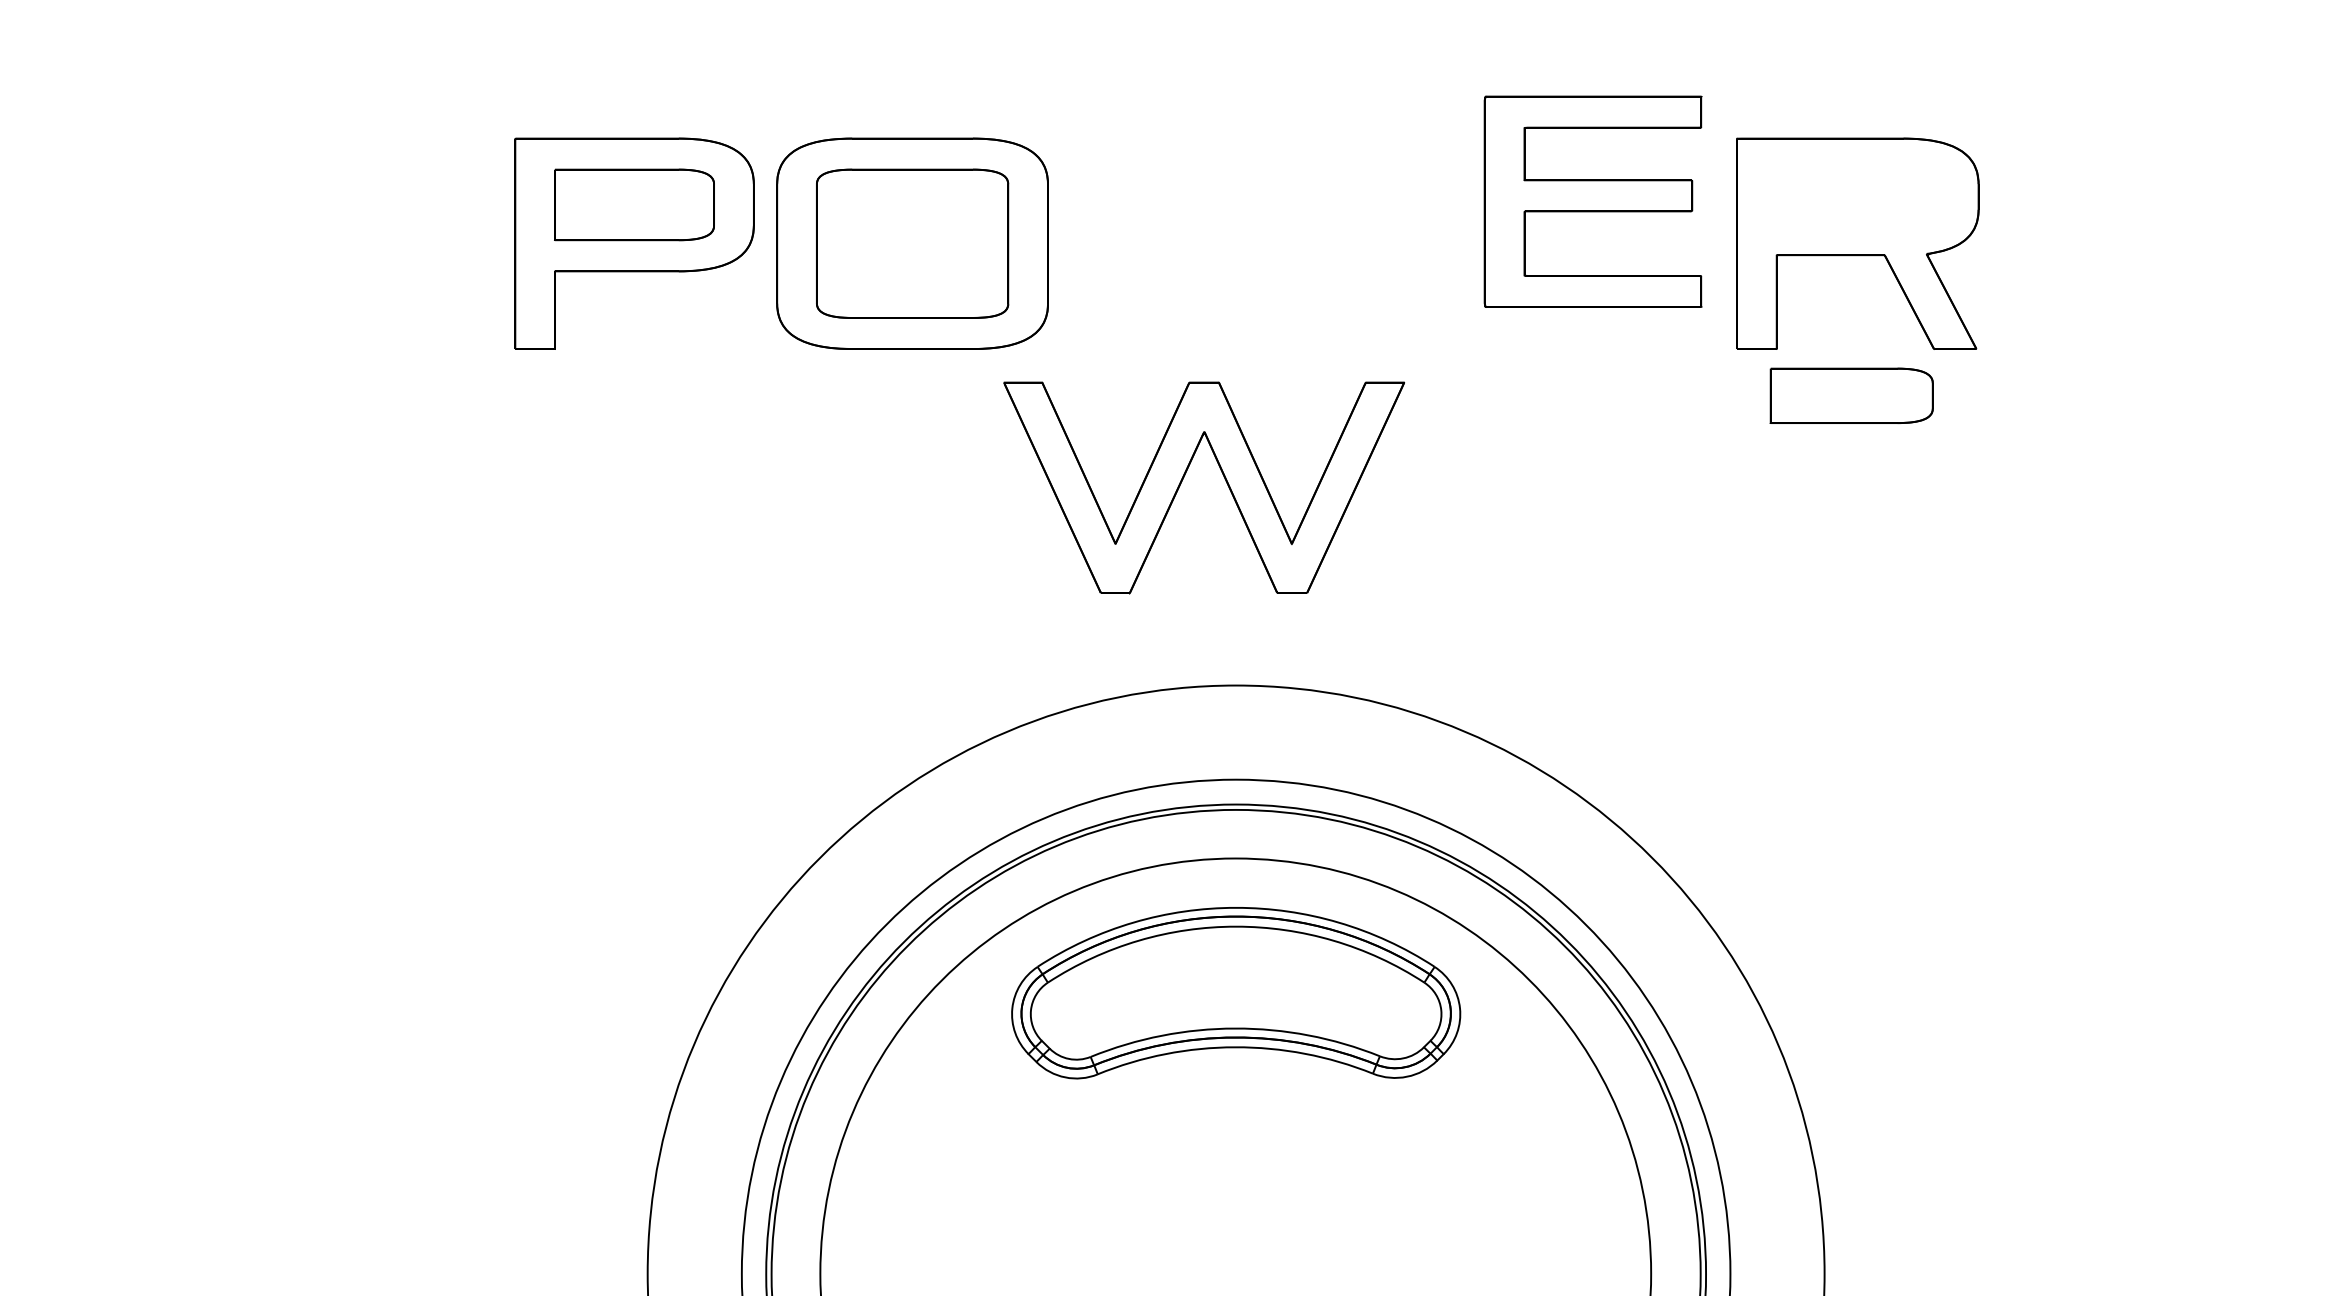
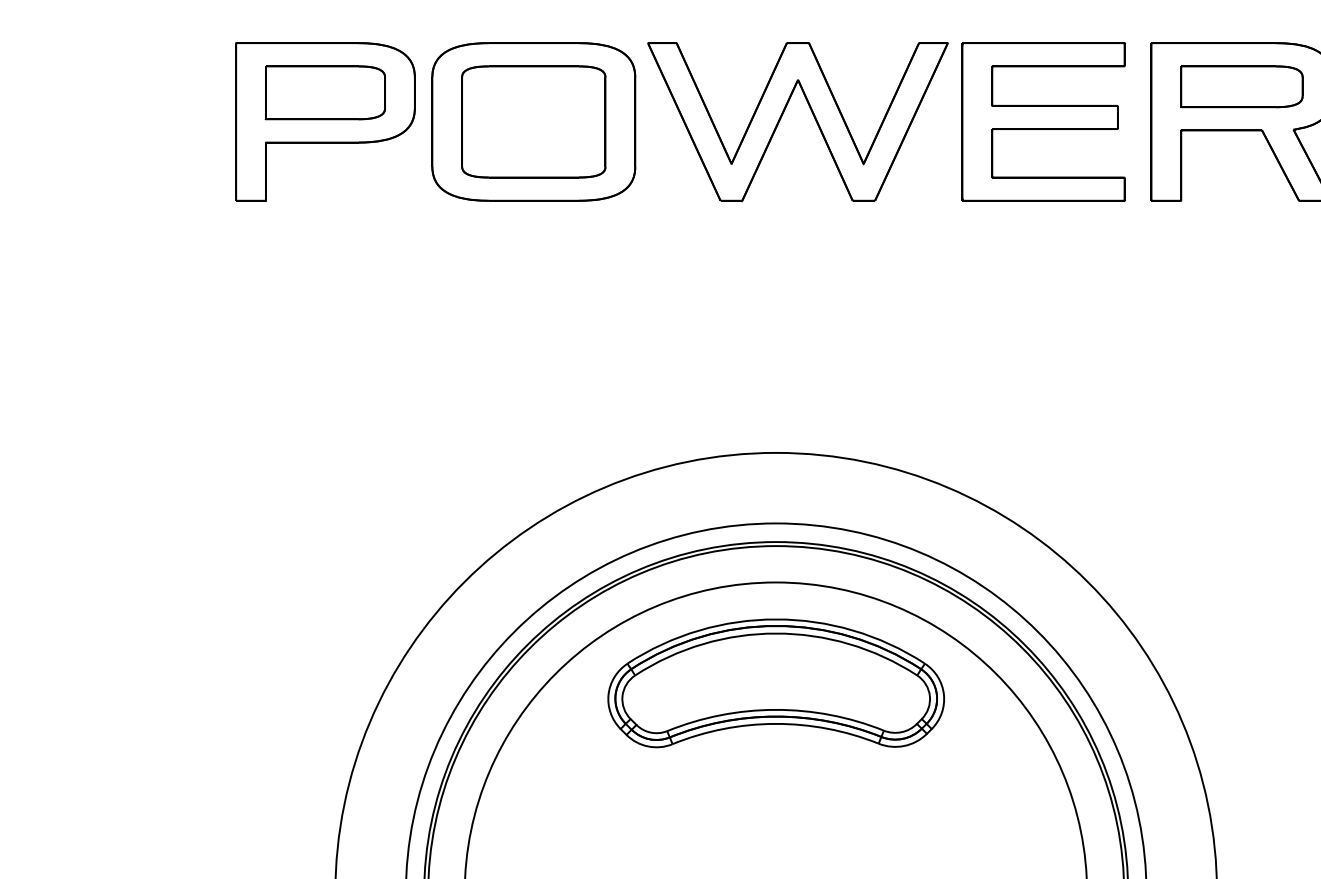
part: (1592, 201) -> (1043, 121), moved
part: (1851, 395) -> (1241, 86), moved
part: (1184, 477) -> (783, 114), moved

